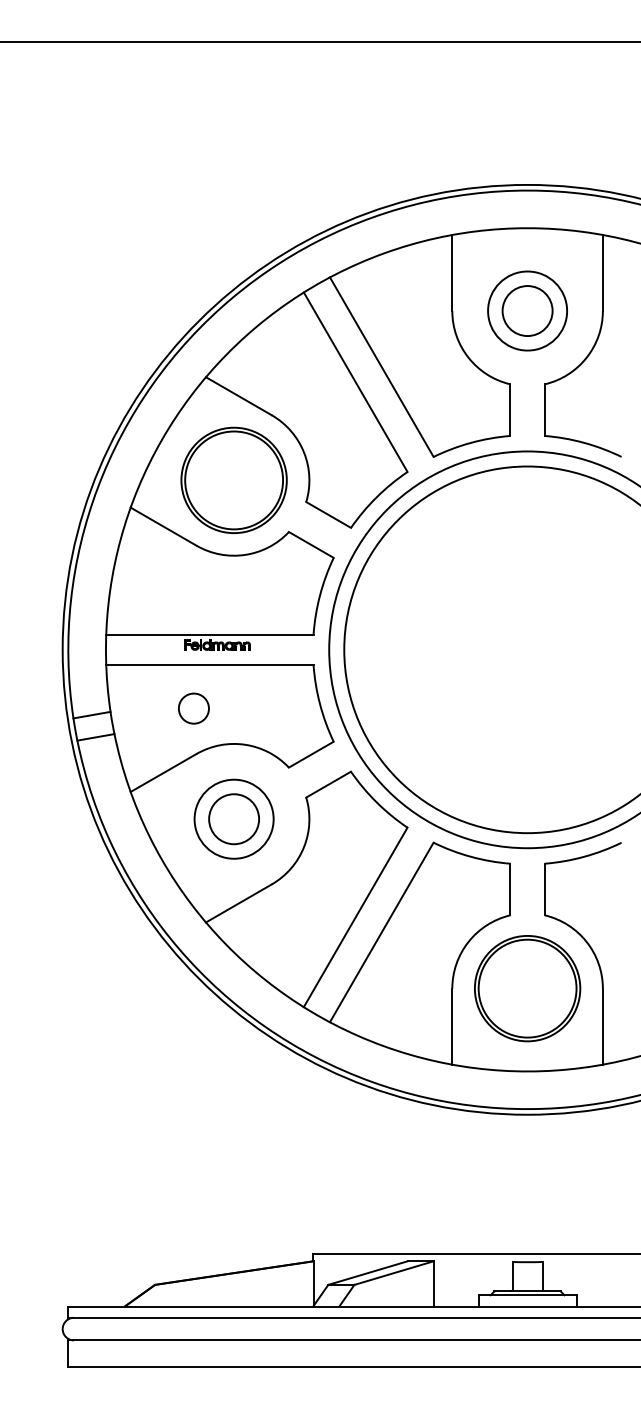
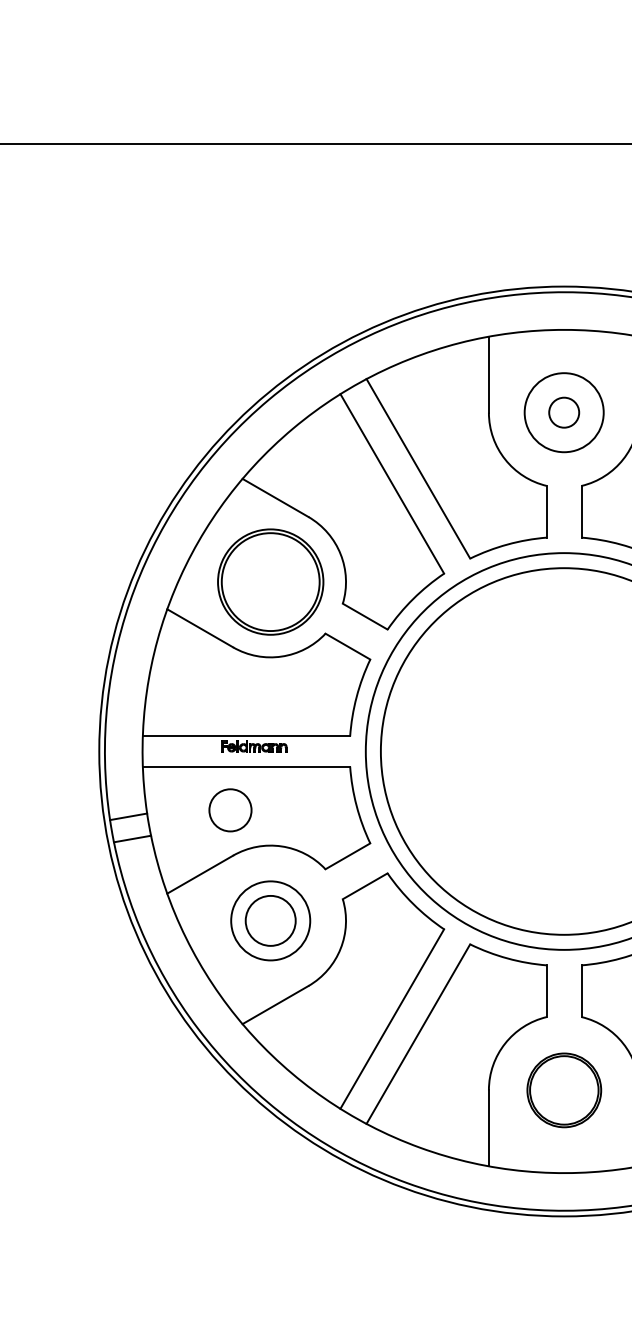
circle: (527, 311) -> (564, 413), size x0.6
circle: (193, 708) -> (230, 810), size x1.4
part: (527, 988) -> (564, 1090), size x0.7

